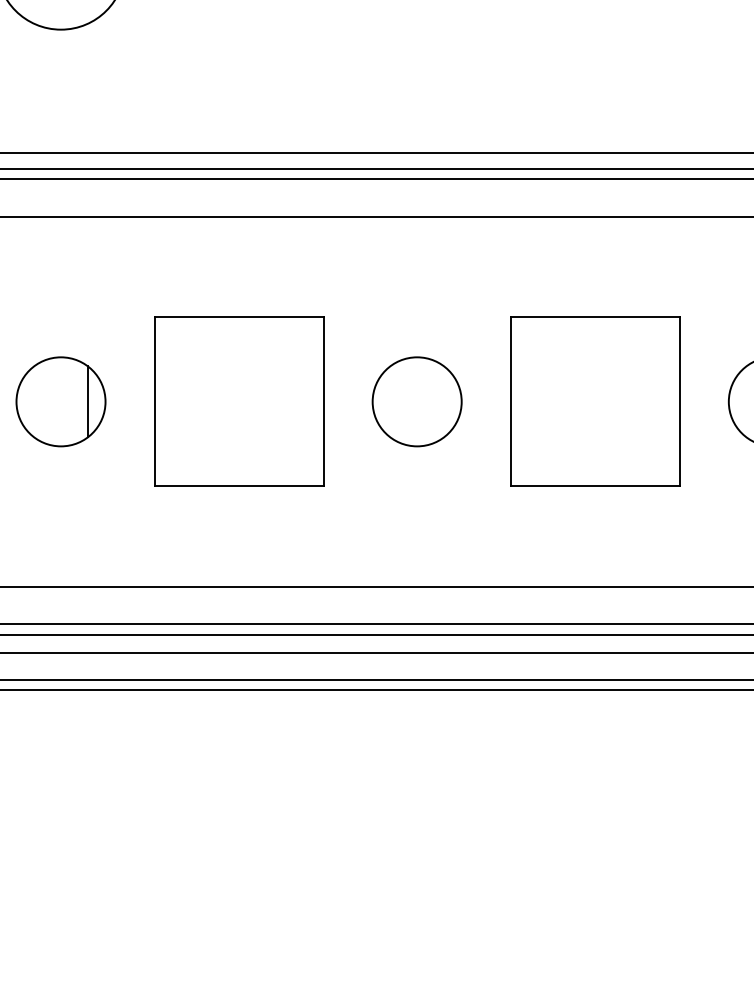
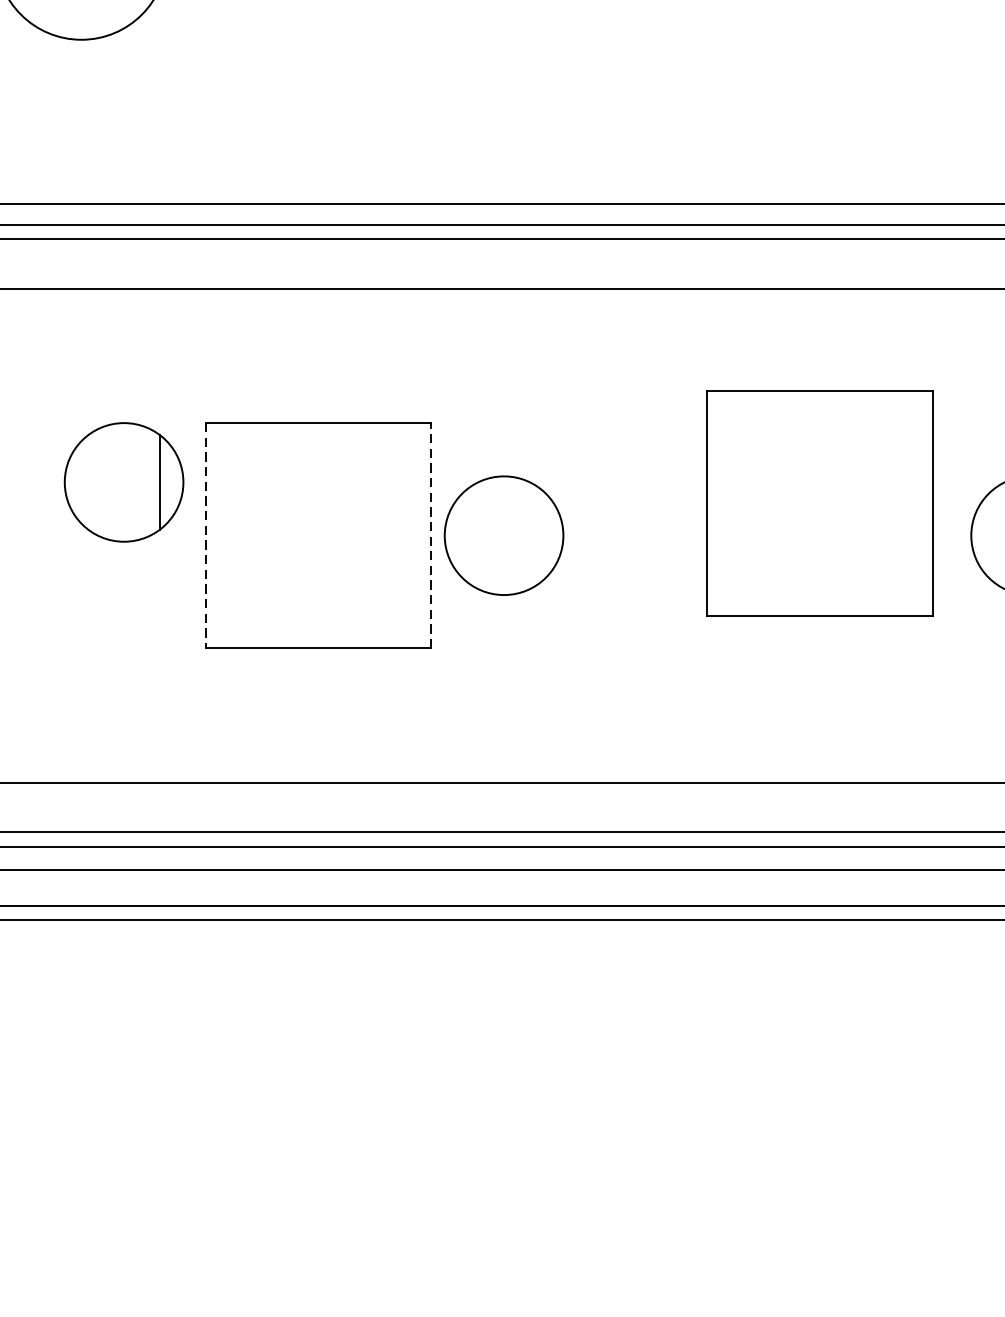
part: (60, 401) -> (123, 481), moved
line: (154, 401) -> (206, 535), solid -> dashed
line: (323, 401) -> (431, 535), solid -> dashed
circle: (416, 401) -> (503, 535), moved
part: (595, 401) -> (820, 503), moved

